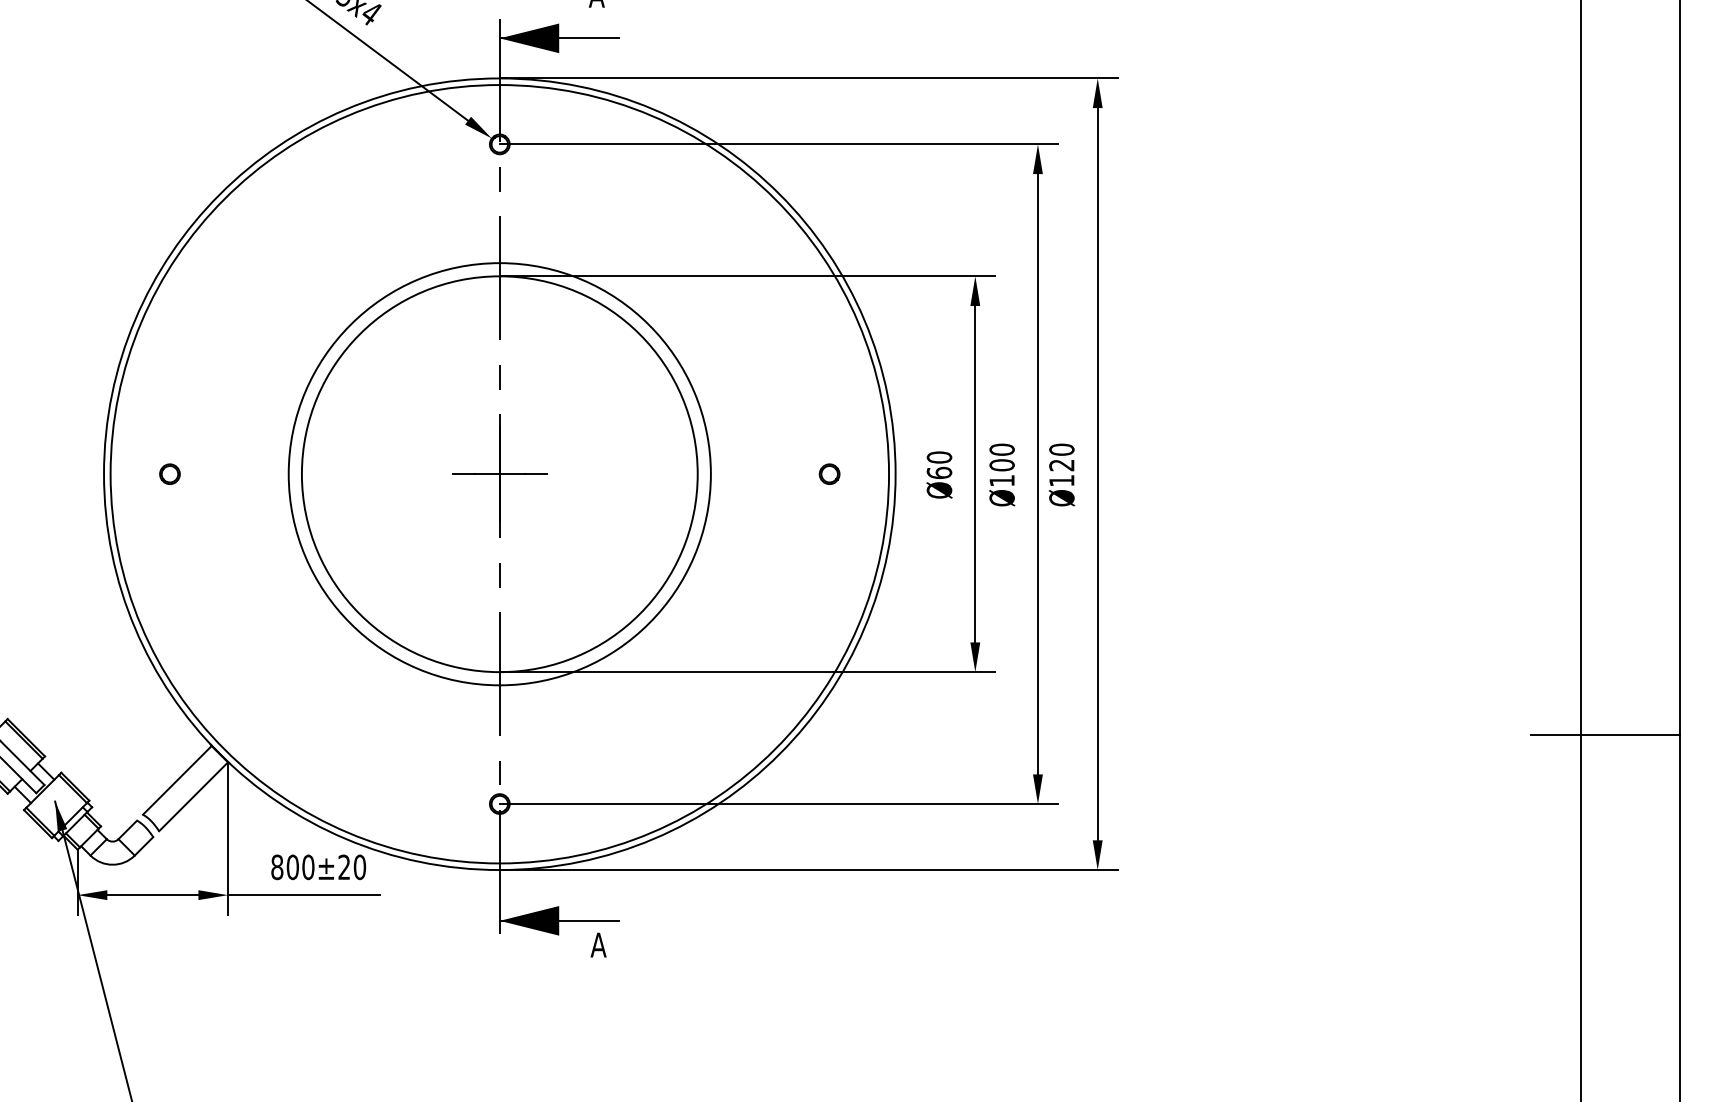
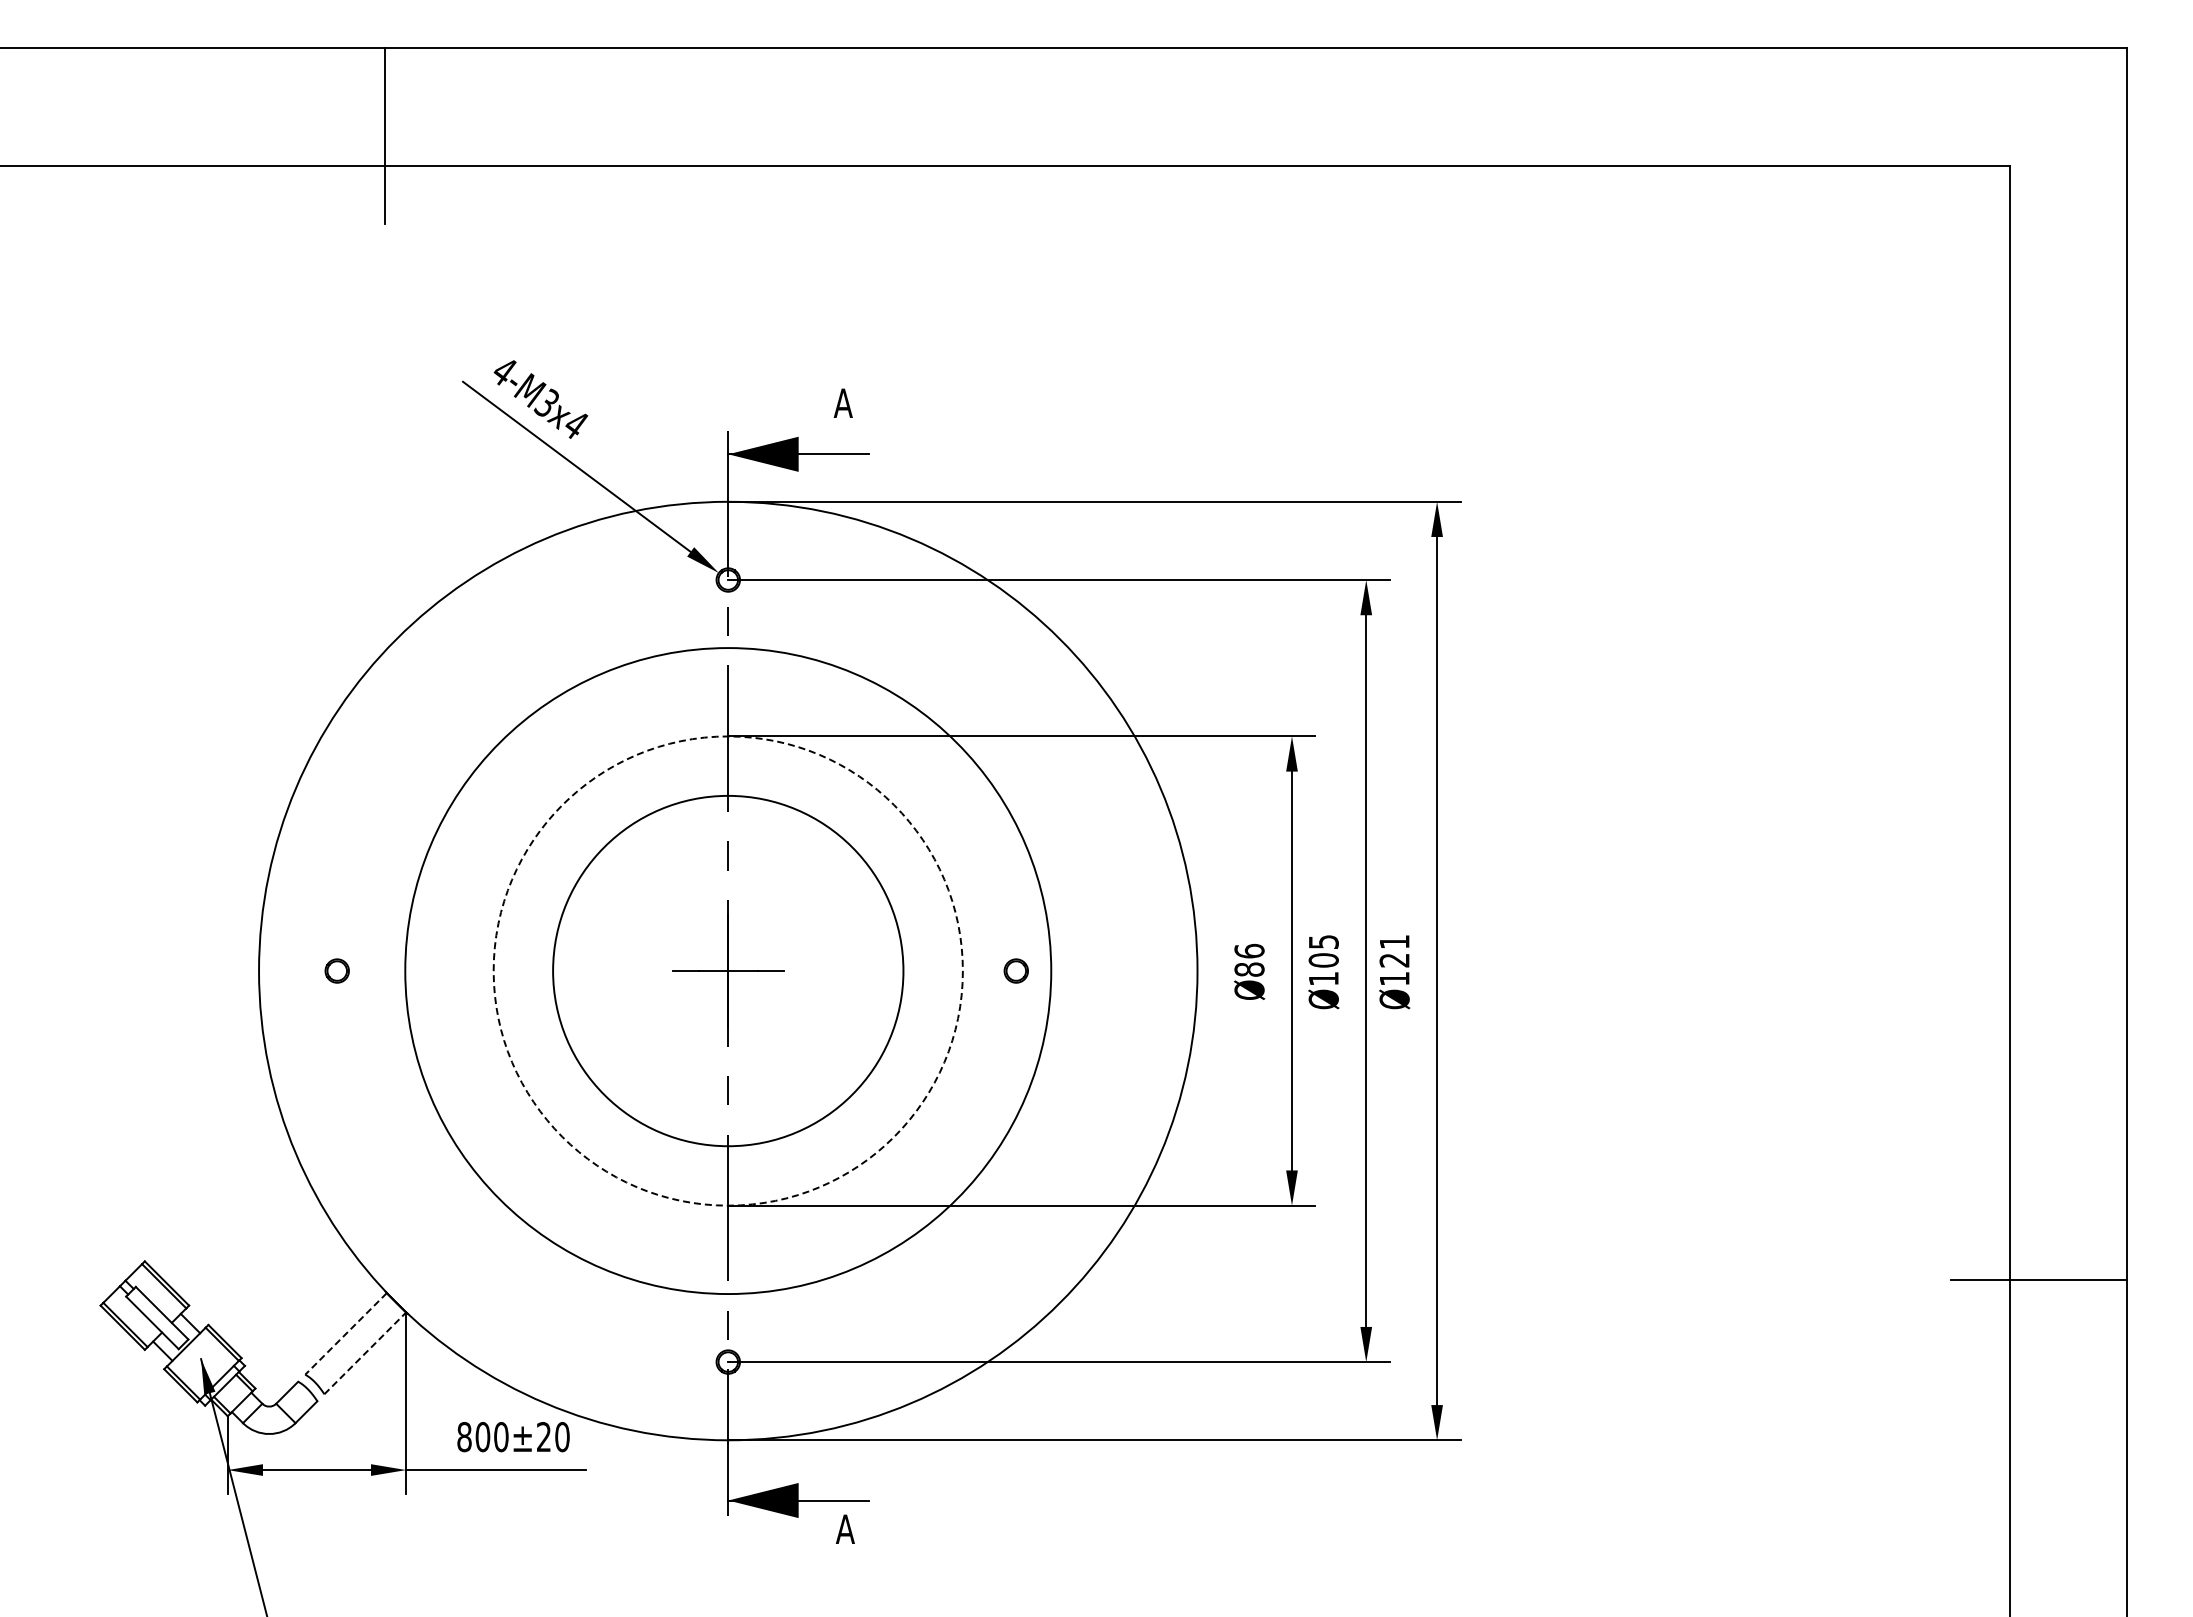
text: (1001, 449) -> (1323, 941), Ø100 -> Ø105
text: (1061, 449) -> (1394, 941), Ø120 -> Ø121
text: (939, 464) -> (1249, 959), Ø60 -> Ø86
circle: (499, 473) -> (727, 970), size x0.7
circle: (499, 473) -> (727, 970), solid -> dashed
circle: (500, 473) -> (728, 970), size x0.7
part: (828, 473) -> (1015, 970), moved
line: (177, 779) -> (346, 1333), solid -> dashed
line: (193, 796) -> (365, 1353), solid -> dashed

